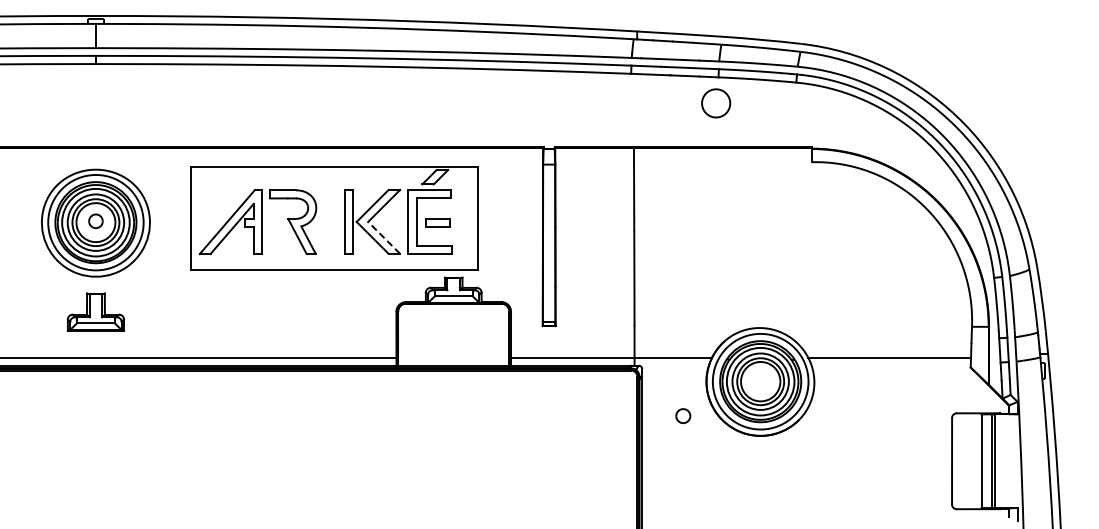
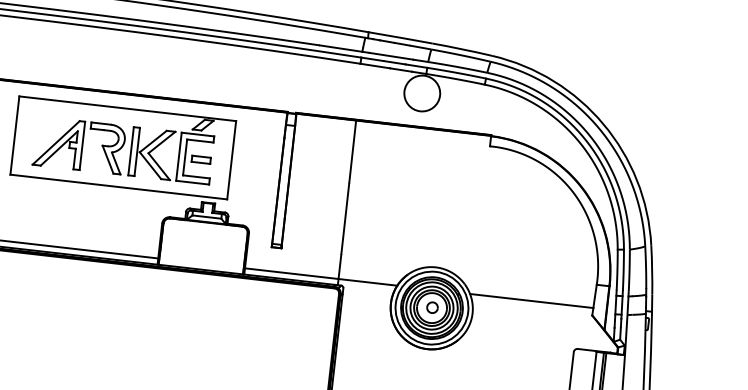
circle: (715, 102) -> (421, 92), size x1.67
part: (257, 222) -> (79, 145), moved
line: (384, 237) -> (159, 166), dashed -> solid
part: (683, 415) -> (432, 307), moved

